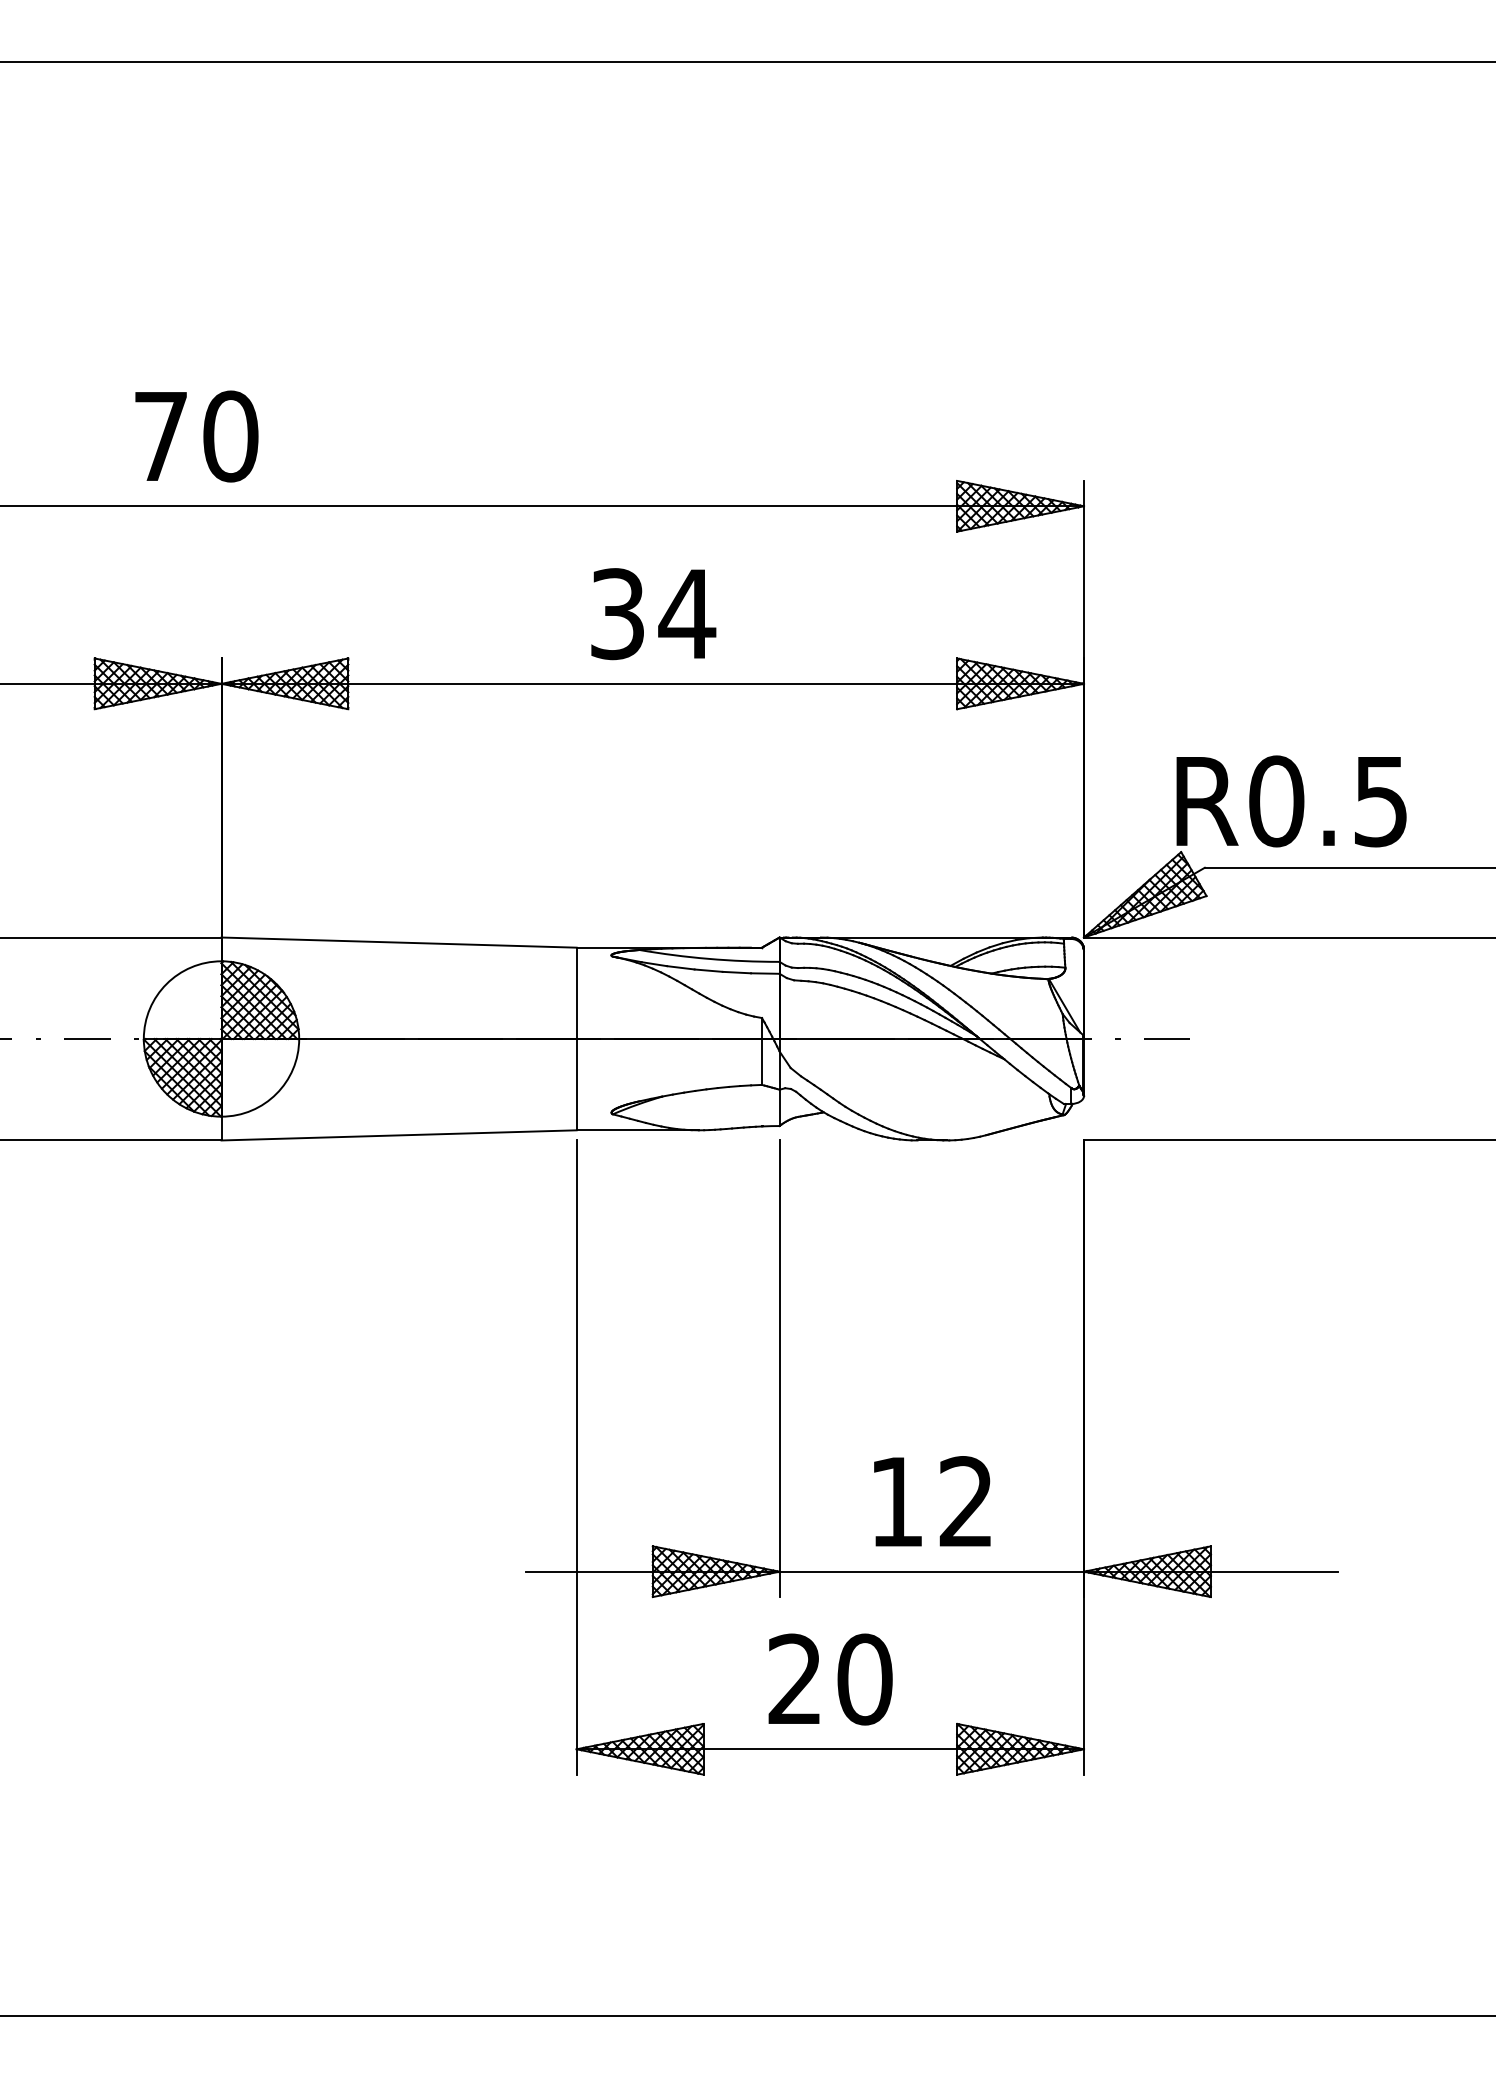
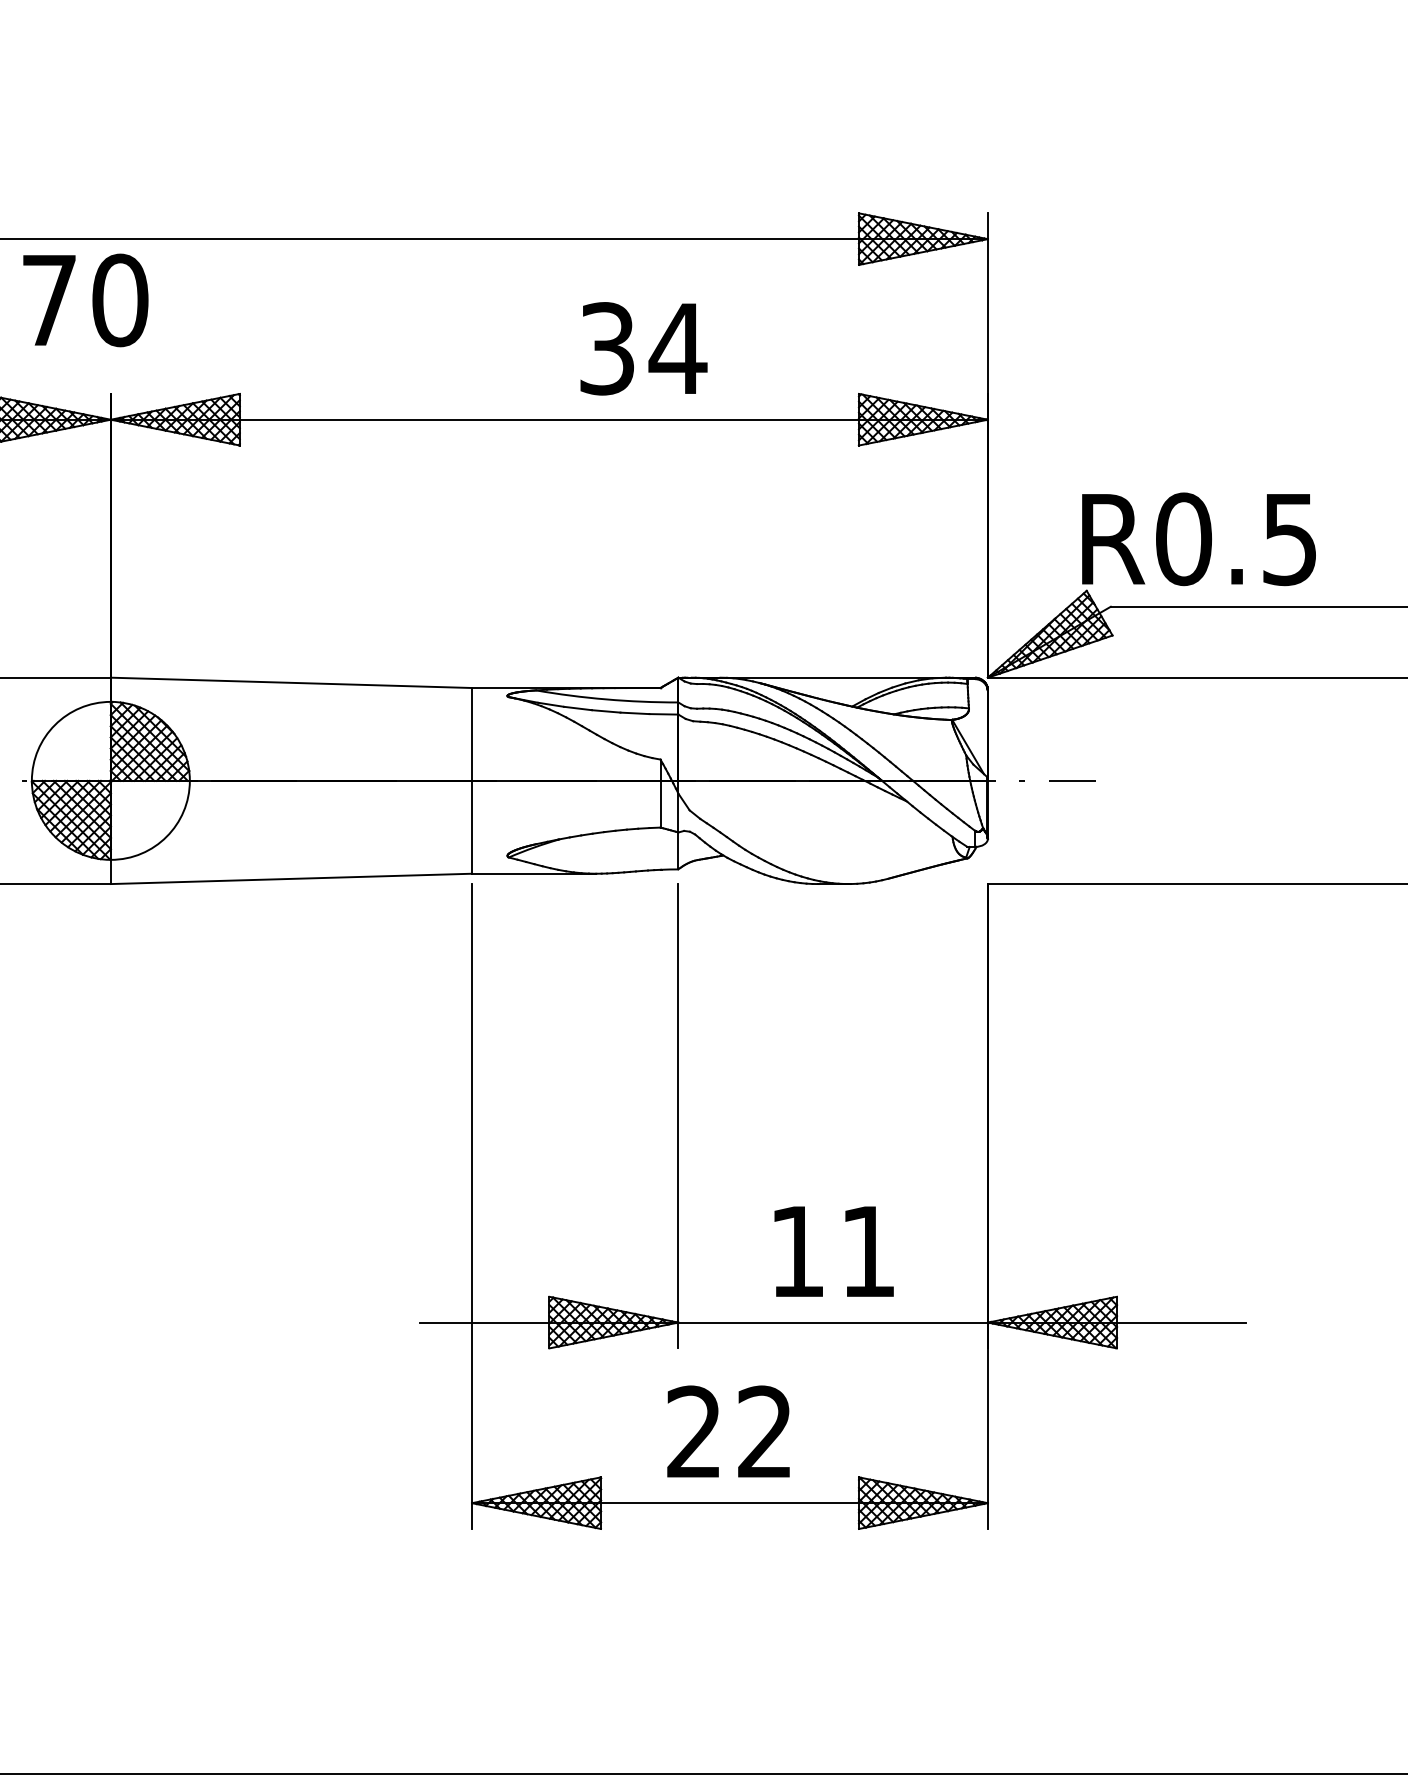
text: (196, 436) -> (85, 300), moved
text: (653, 614) -> (643, 349), moved
text: (965, 1501) -> (867, 1251), 12 -> 11
text: (864, 1679) -> (764, 1432), 20 -> 22

